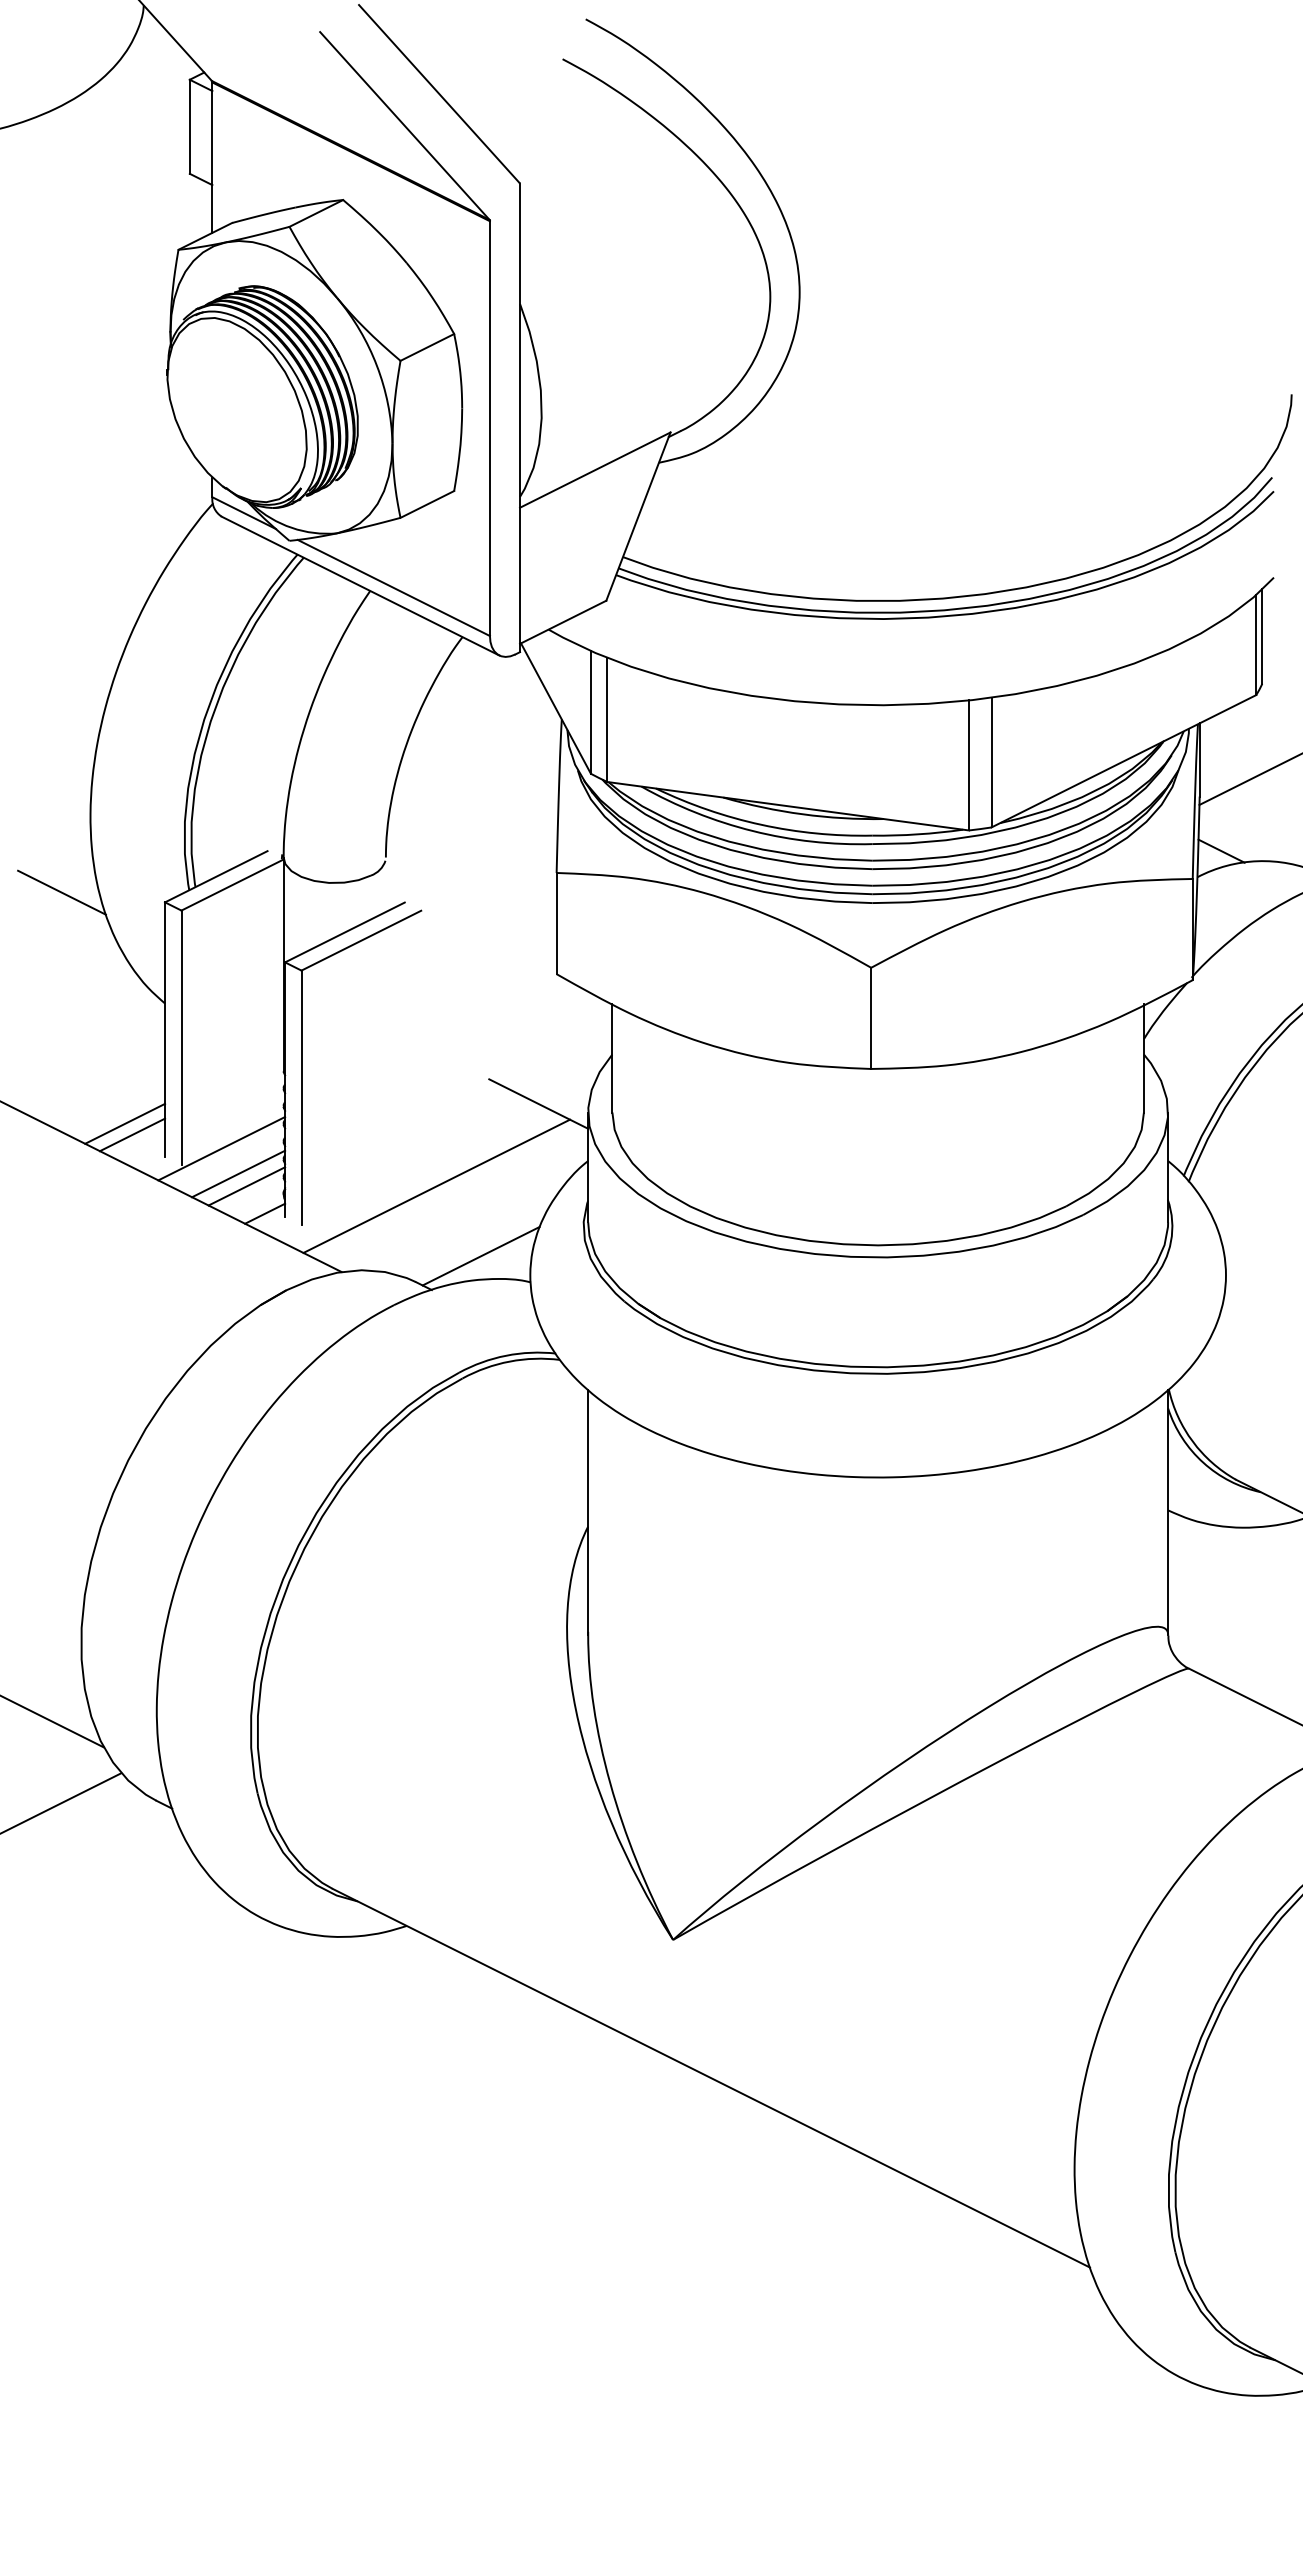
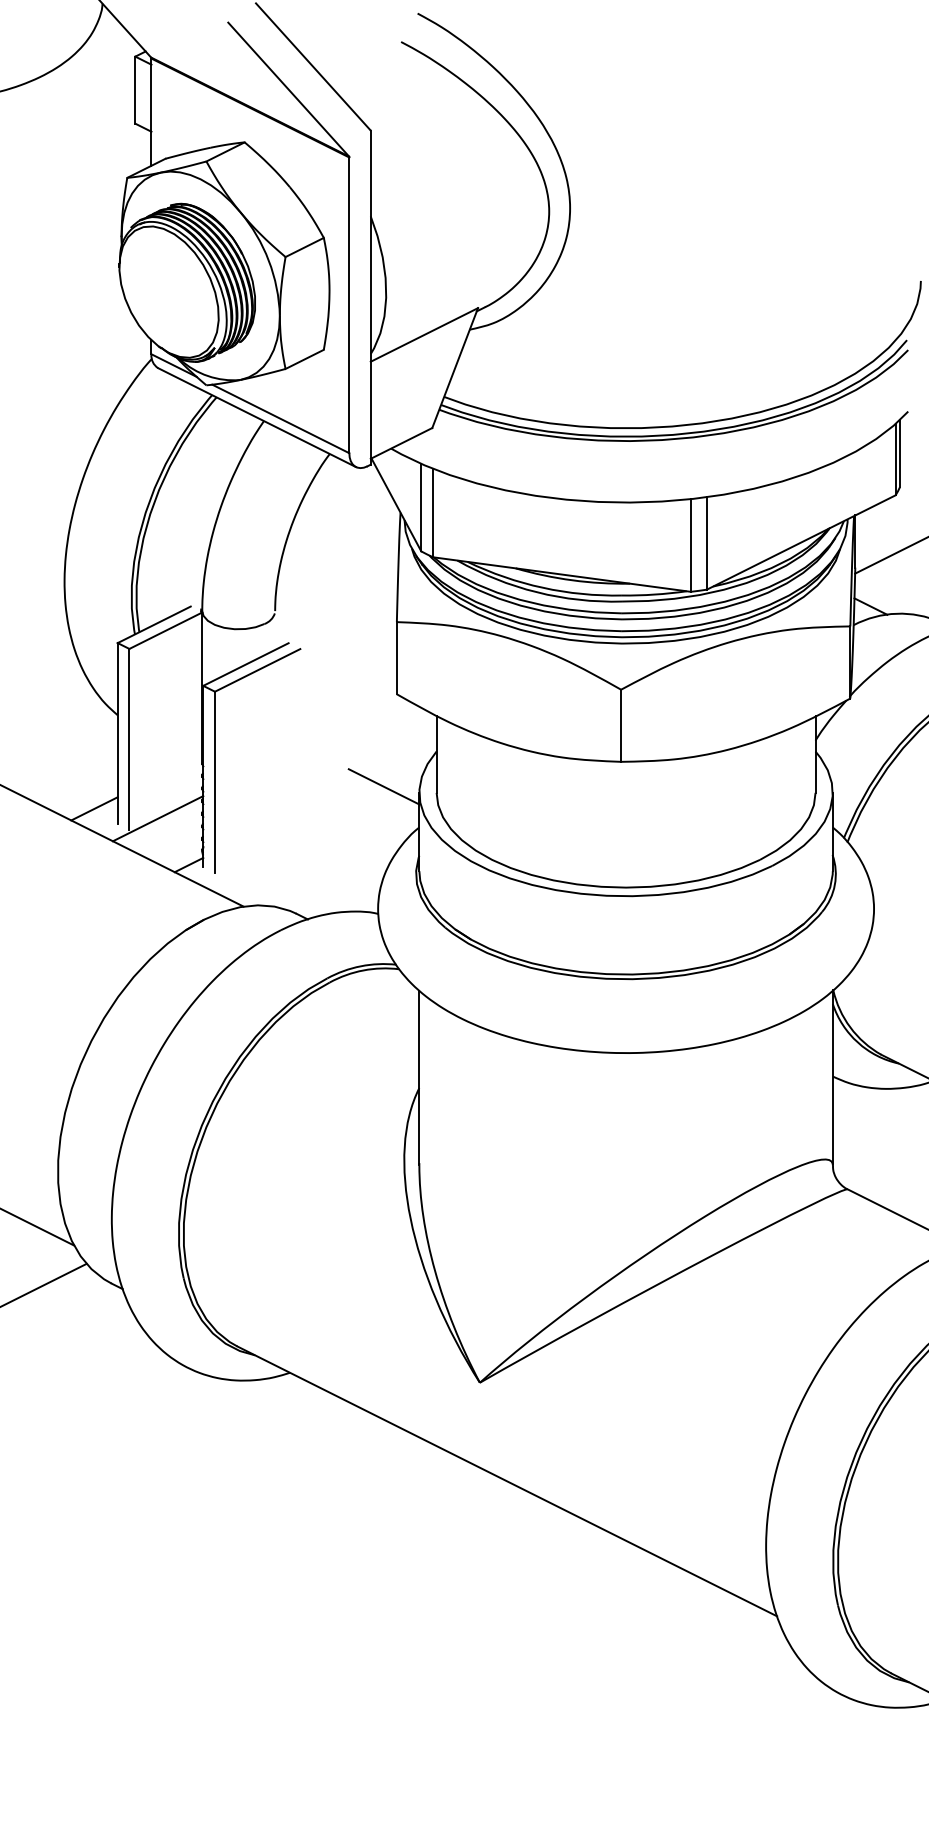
line: (61, 892) -> (43, 636), removed
line: (125, 1123) -> (89, 800), removed
line: (238, 1173) -> (170, 836), removed
line: (436, 1185) -> (311, 844), removed
line: (246, 1186) -> (175, 845), removed
line: (480, 1256) -> (342, 895), removed

